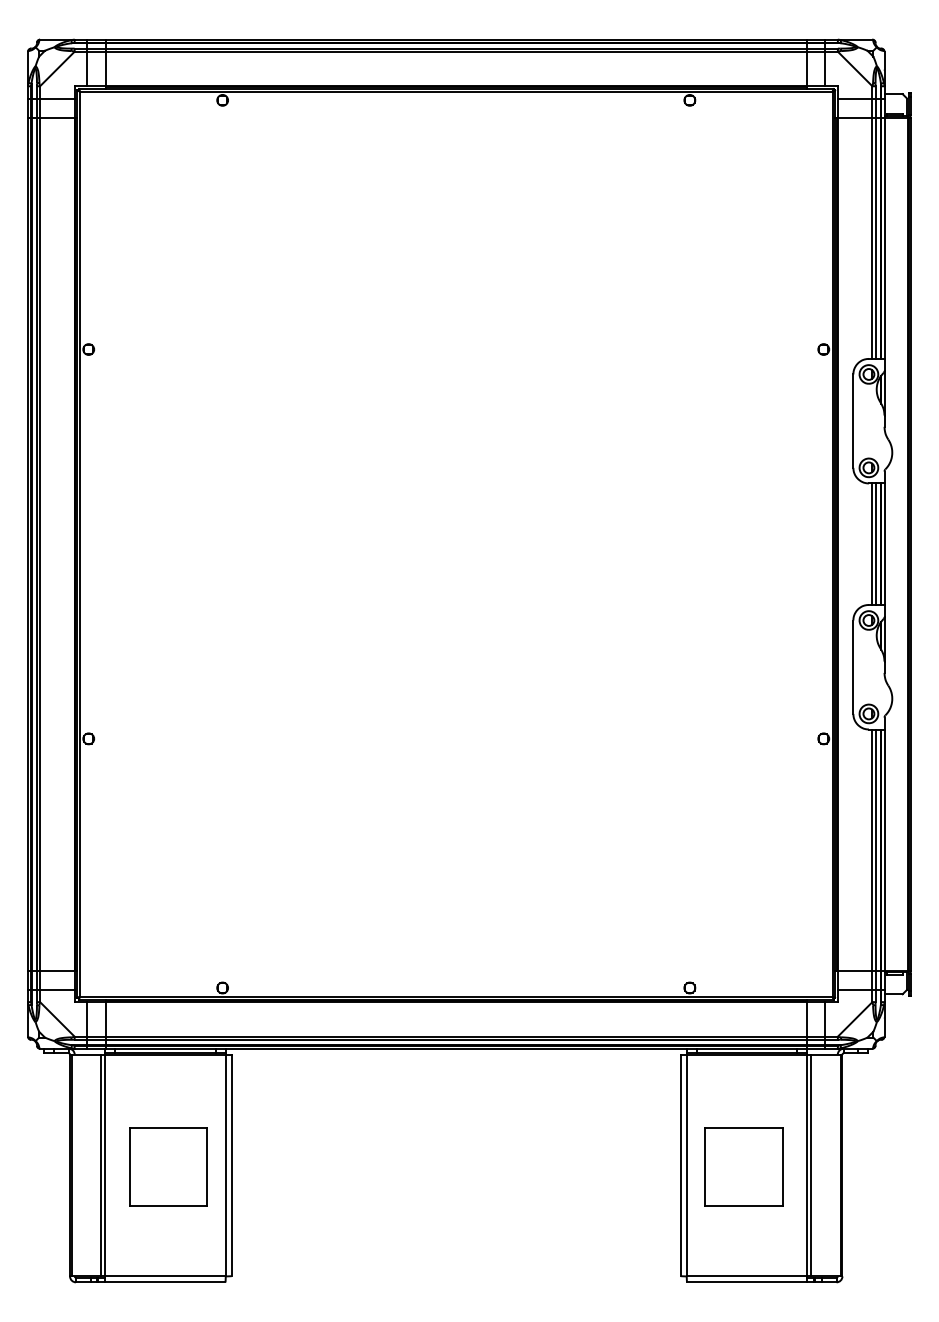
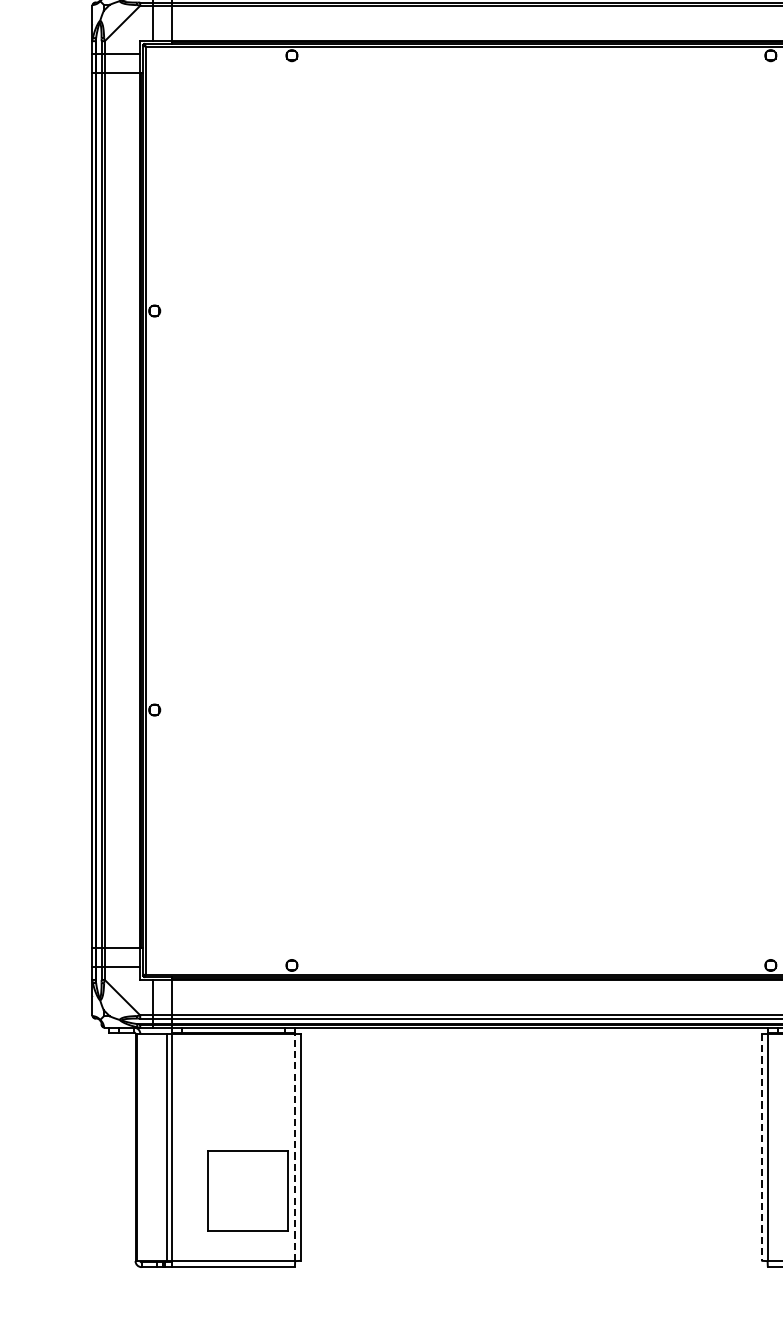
line: (225, 1165) -> (294, 1147), solid -> dashed
line: (680, 1165) -> (761, 1147), solid -> dashed
part: (168, 1166) -> (247, 1190), moved

